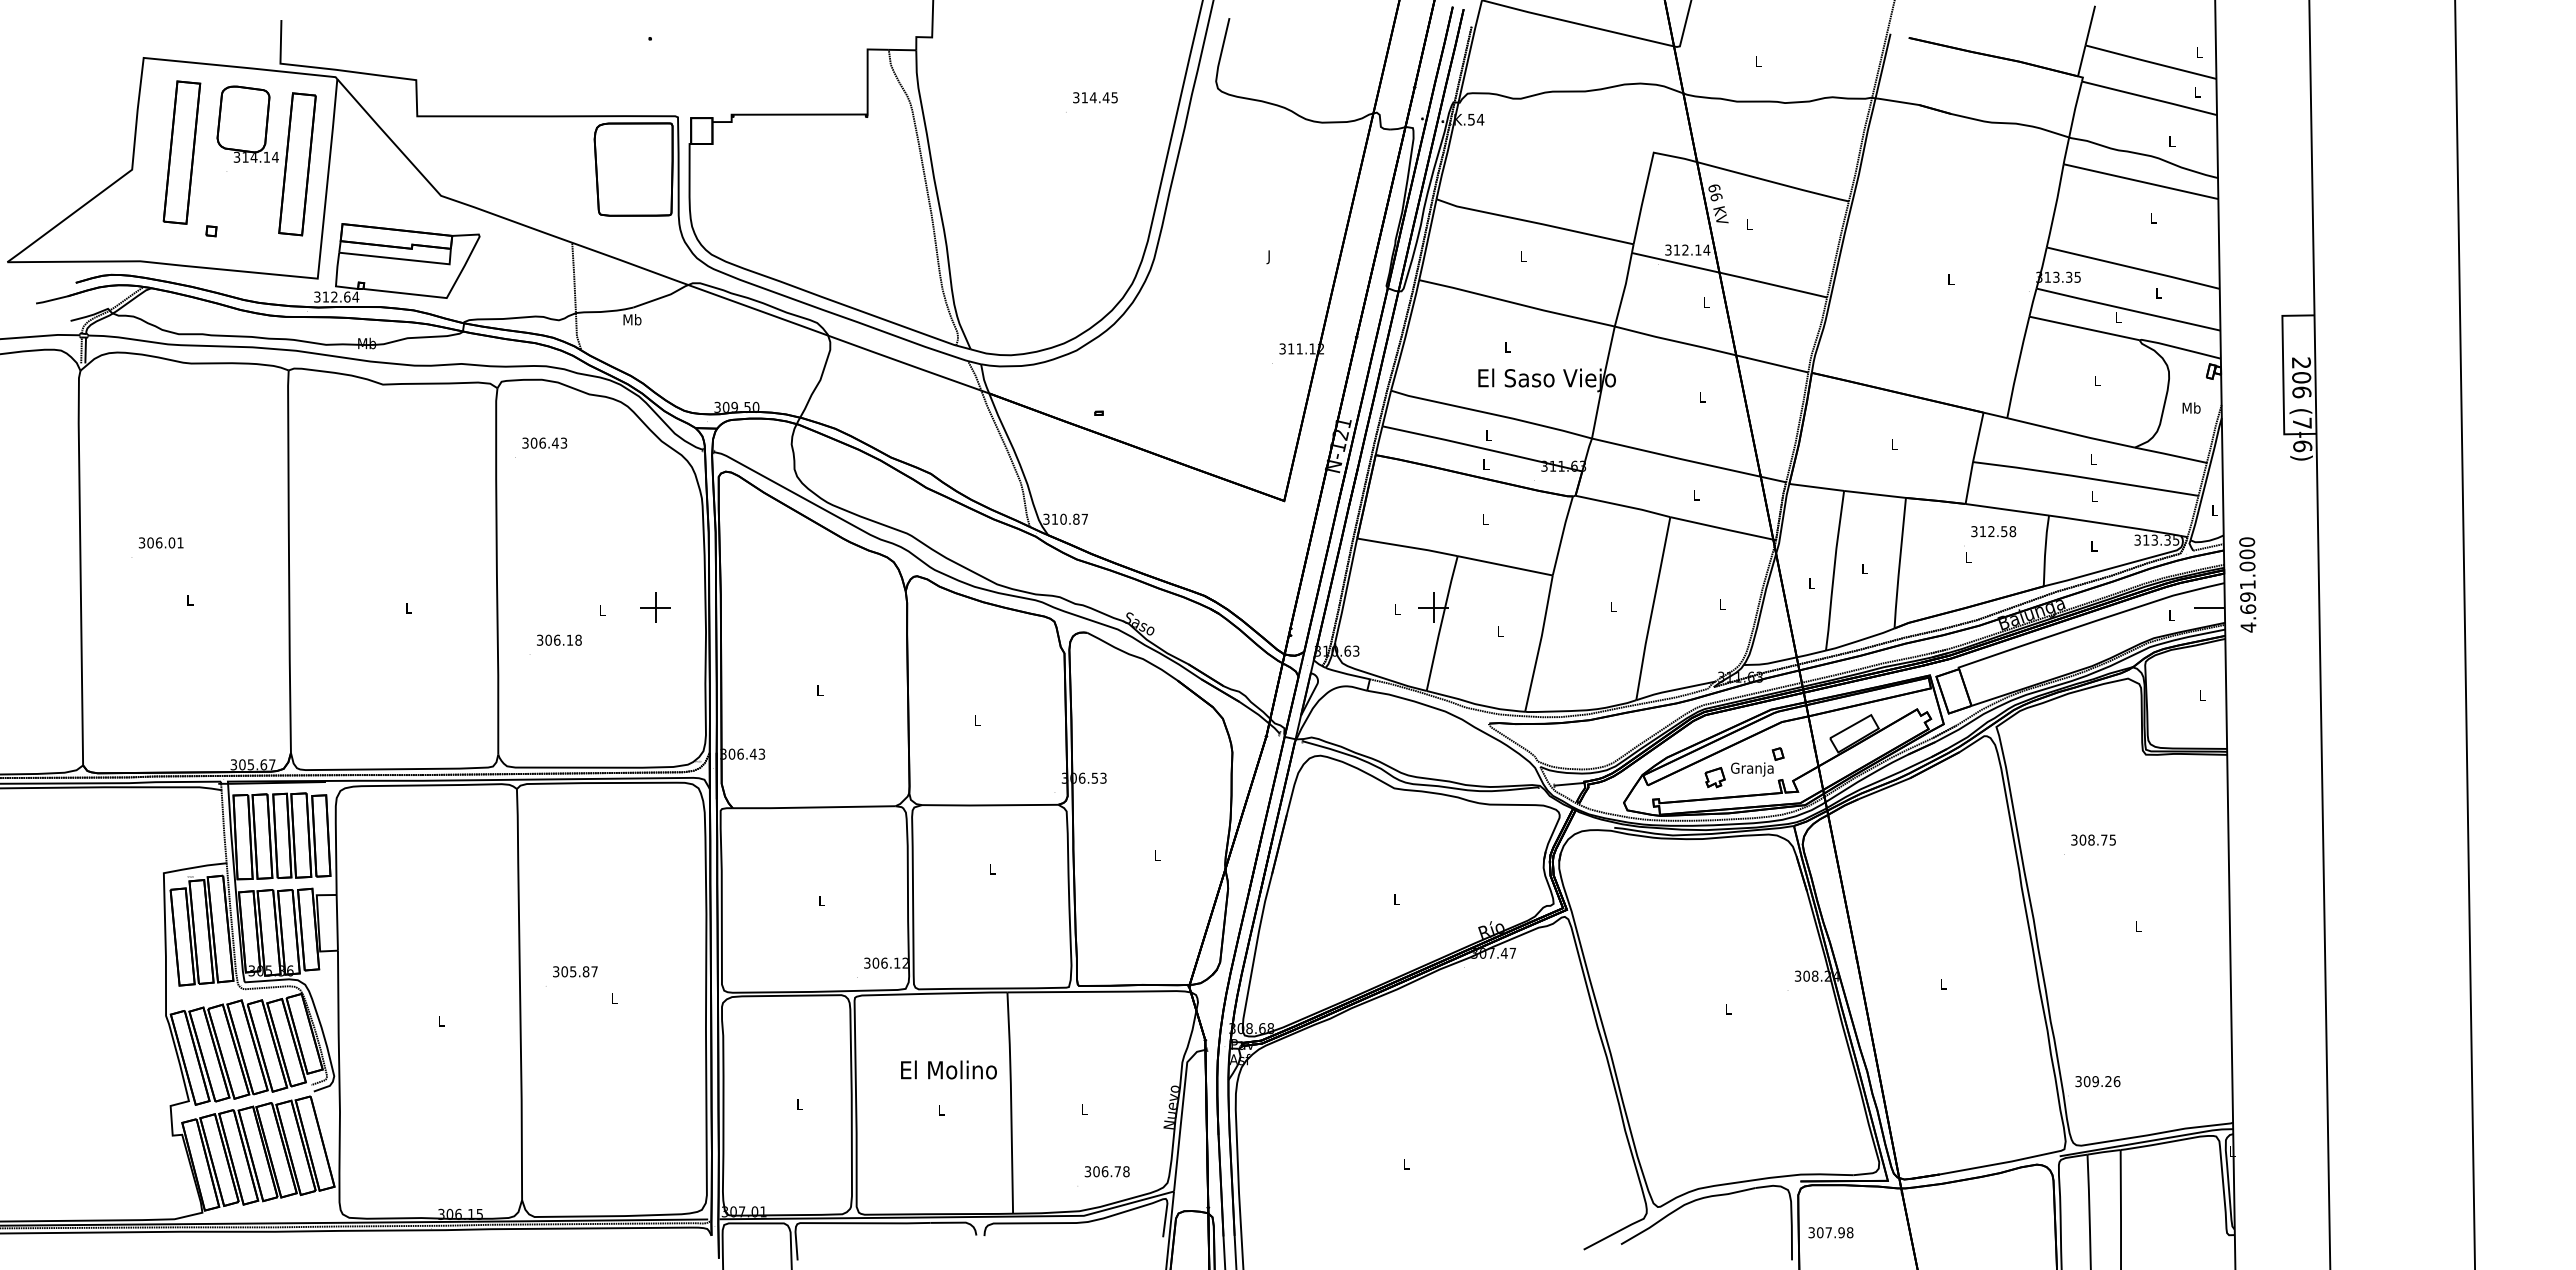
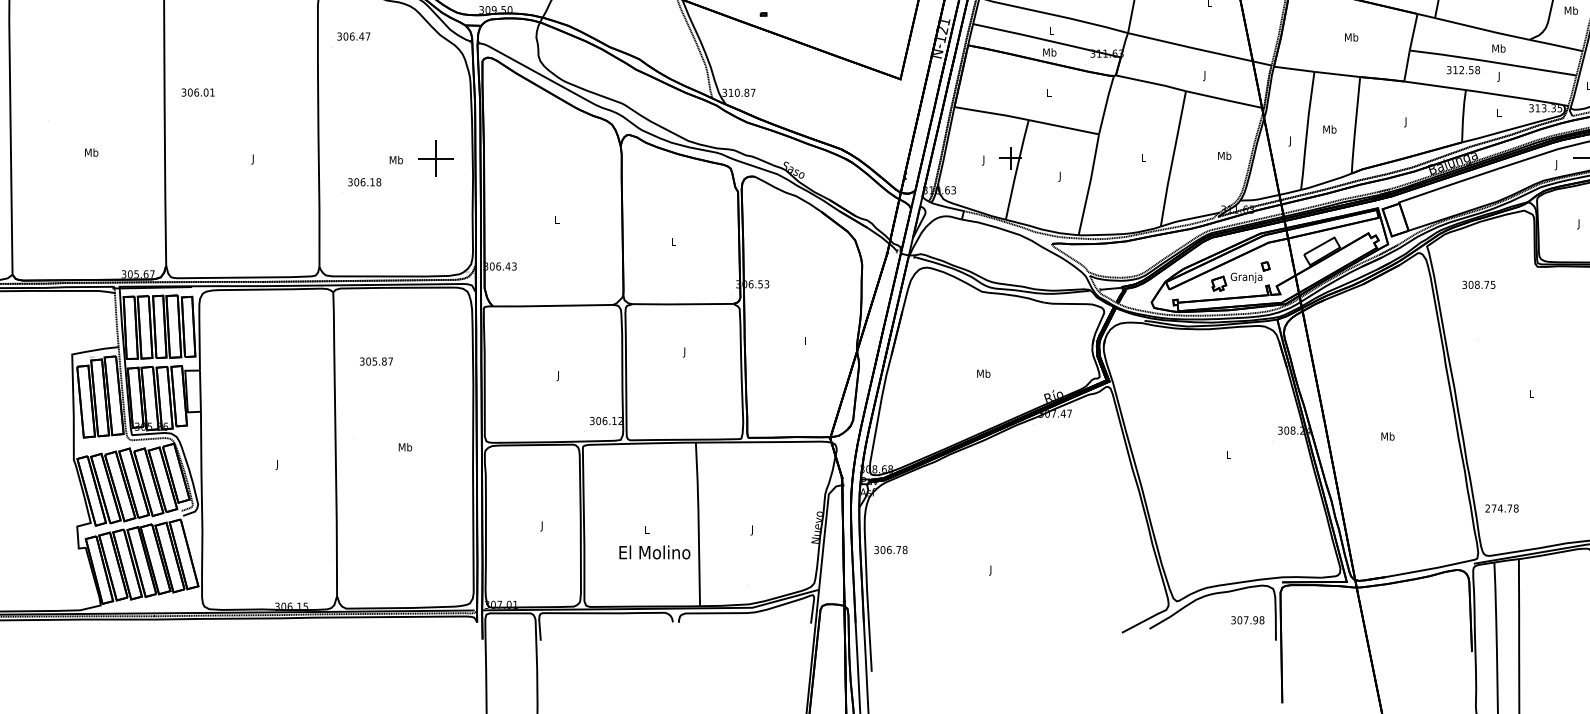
text: (563, 442) -> (367, 36), 306.43 -> 306.47
text: (1894, 443) -> (1351, 36), L -> Mb
text: (2093, 459) -> (1498, 48), L -> Mb
text: (1486, 464) -> (1050, 52), L -> Mb
text: (1696, 496) -> (1205, 75), L -> J
text: (2094, 497) -> (1499, 76), L -> J
text: (1993, 531) -> (1463, 70), moved
text: (160, 542) -> (197, 92), moved
text: (1968, 559) -> (1406, 122), L -> J
text: (1864, 568) -> (1329, 129), L -> Mb
text: (1811, 585) -> (1290, 141), L -> J
text: (190, 599) -> (91, 152), L -> Mb
text: (1722, 604) -> (1224, 155), L -> Mb
part: (655, 607) -> (435, 158), size x1.6
text: (408, 609) -> (253, 159), L -> J
text: (602, 609) -> (396, 159), L -> Mb
text: (1397, 610) -> (984, 160), L -> J
text: (2171, 617) -> (1556, 165), L -> J
text: (1500, 632) -> (1060, 176), L -> J
text: (2202, 697) -> (1579, 224), L -> J
text: (2093, 839) -> (1478, 284), moved
text: (992, 870) -> (684, 352), L -> J
text: (1396, 898) -> (983, 373), L -> Mb
text: (821, 902) -> (558, 376), L -> J
text: (575, 971) -> (376, 361), moved
text: (1943, 983) -> (1387, 436), L -> Mb
text: (614, 998) -> (405, 447), L -> Mb
text: (441, 1022) -> (277, 464), L -> J
text: (948, 1069) -> (654, 552), moved
text: (2097, 1081) -> (1501, 508), 309.26 -> 274.78
text: (799, 1105) -> (542, 526), L -> J
text: (1084, 1111) -> (752, 530), L -> J
text: (1406, 1165) -> (990, 570), L -> J
text: (1106, 1171) -> (890, 549), moved
text: (1830, 1232) -> (1247, 620), moved

